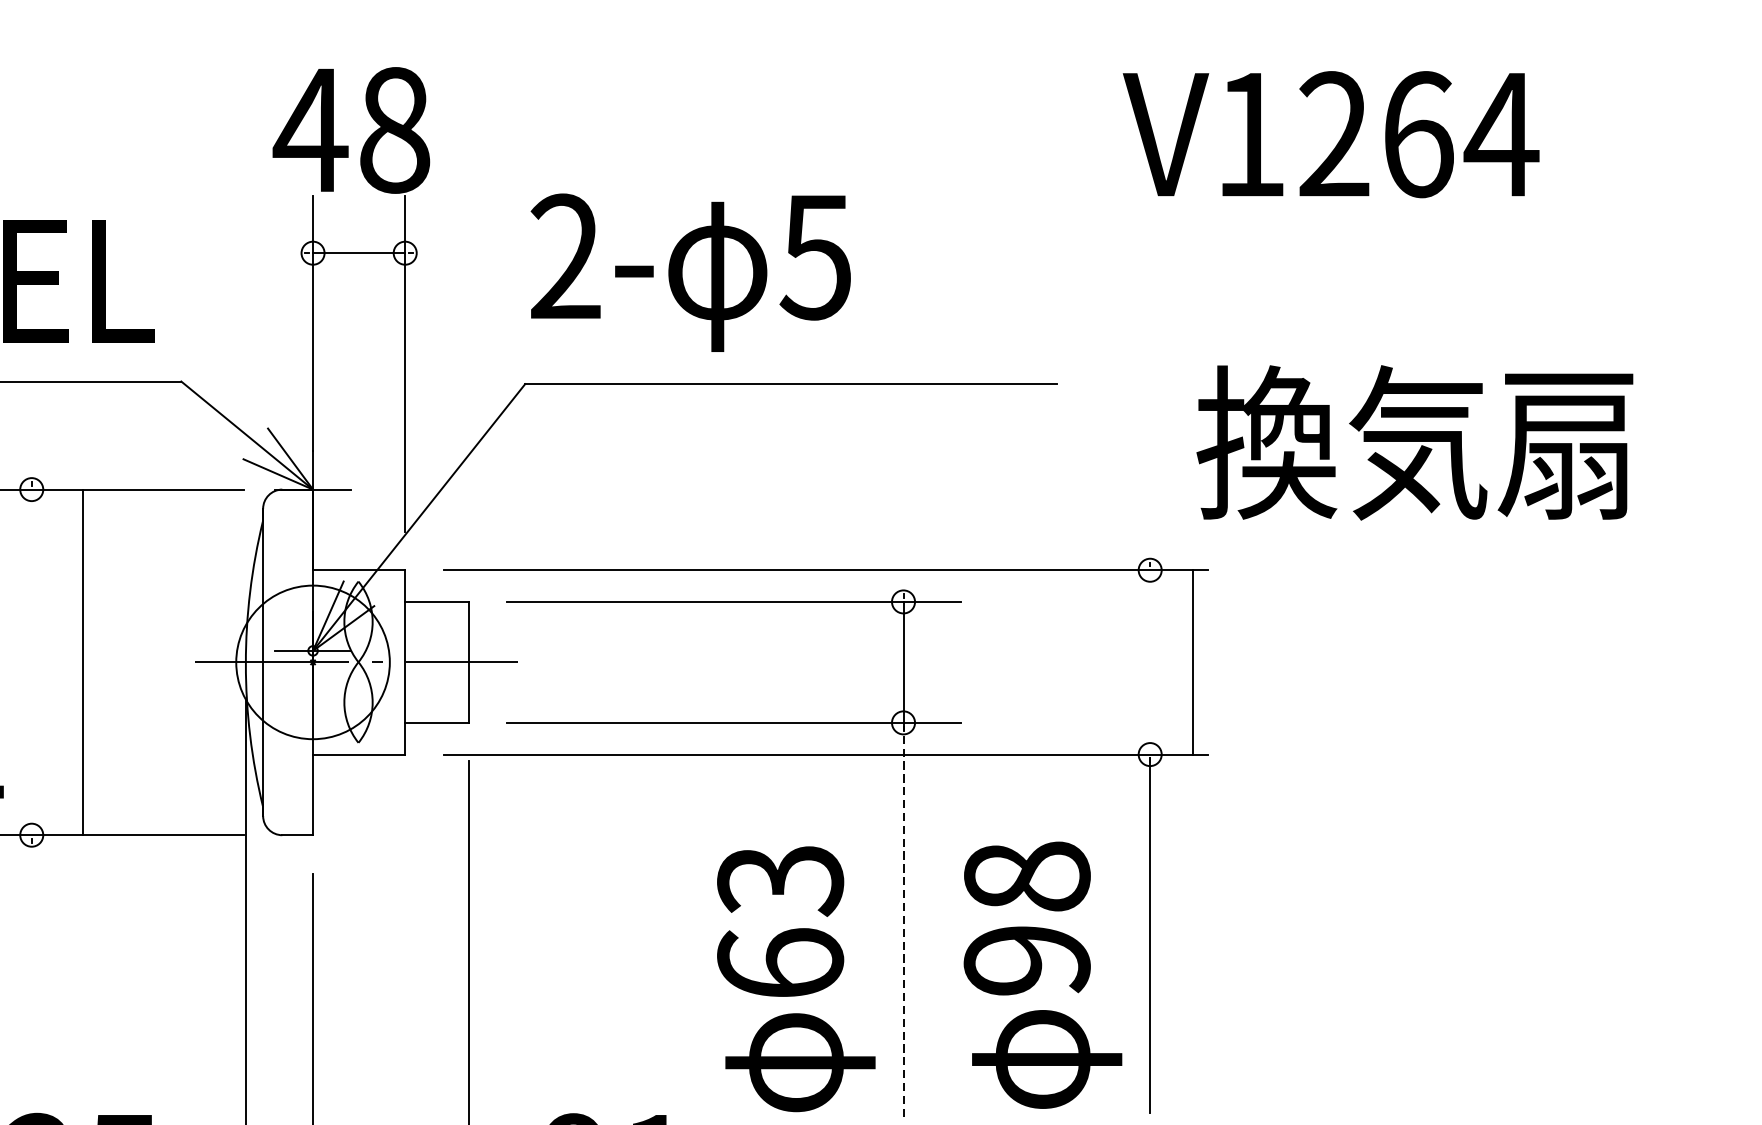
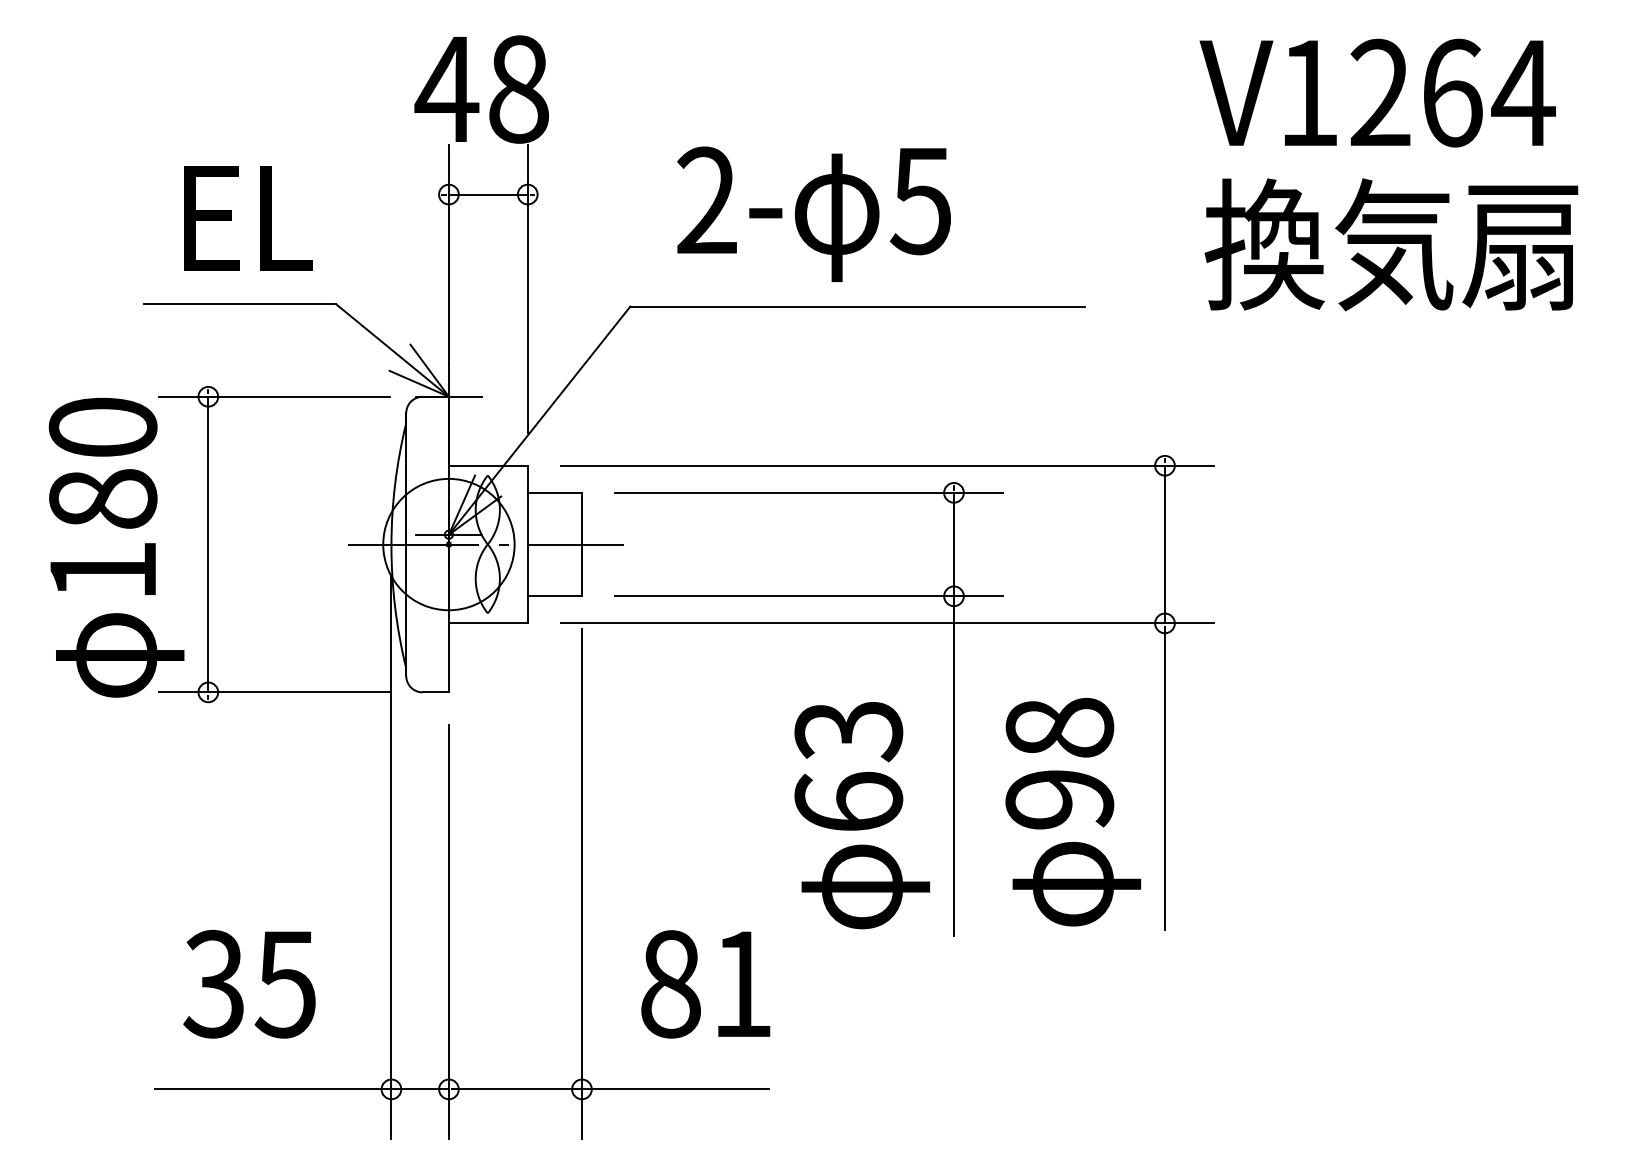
text: (1330, 133) -> (1377, 92), moved
text: (690, 273) -> (813, 214), moved
text: (1415, 442) -> (1391, 244), moved
line: (83, 662) -> (208, 544), moved
line: (1192, 662) -> (1164, 544), moved
line: (902, 921) -> (953, 766), dashed -> solid

